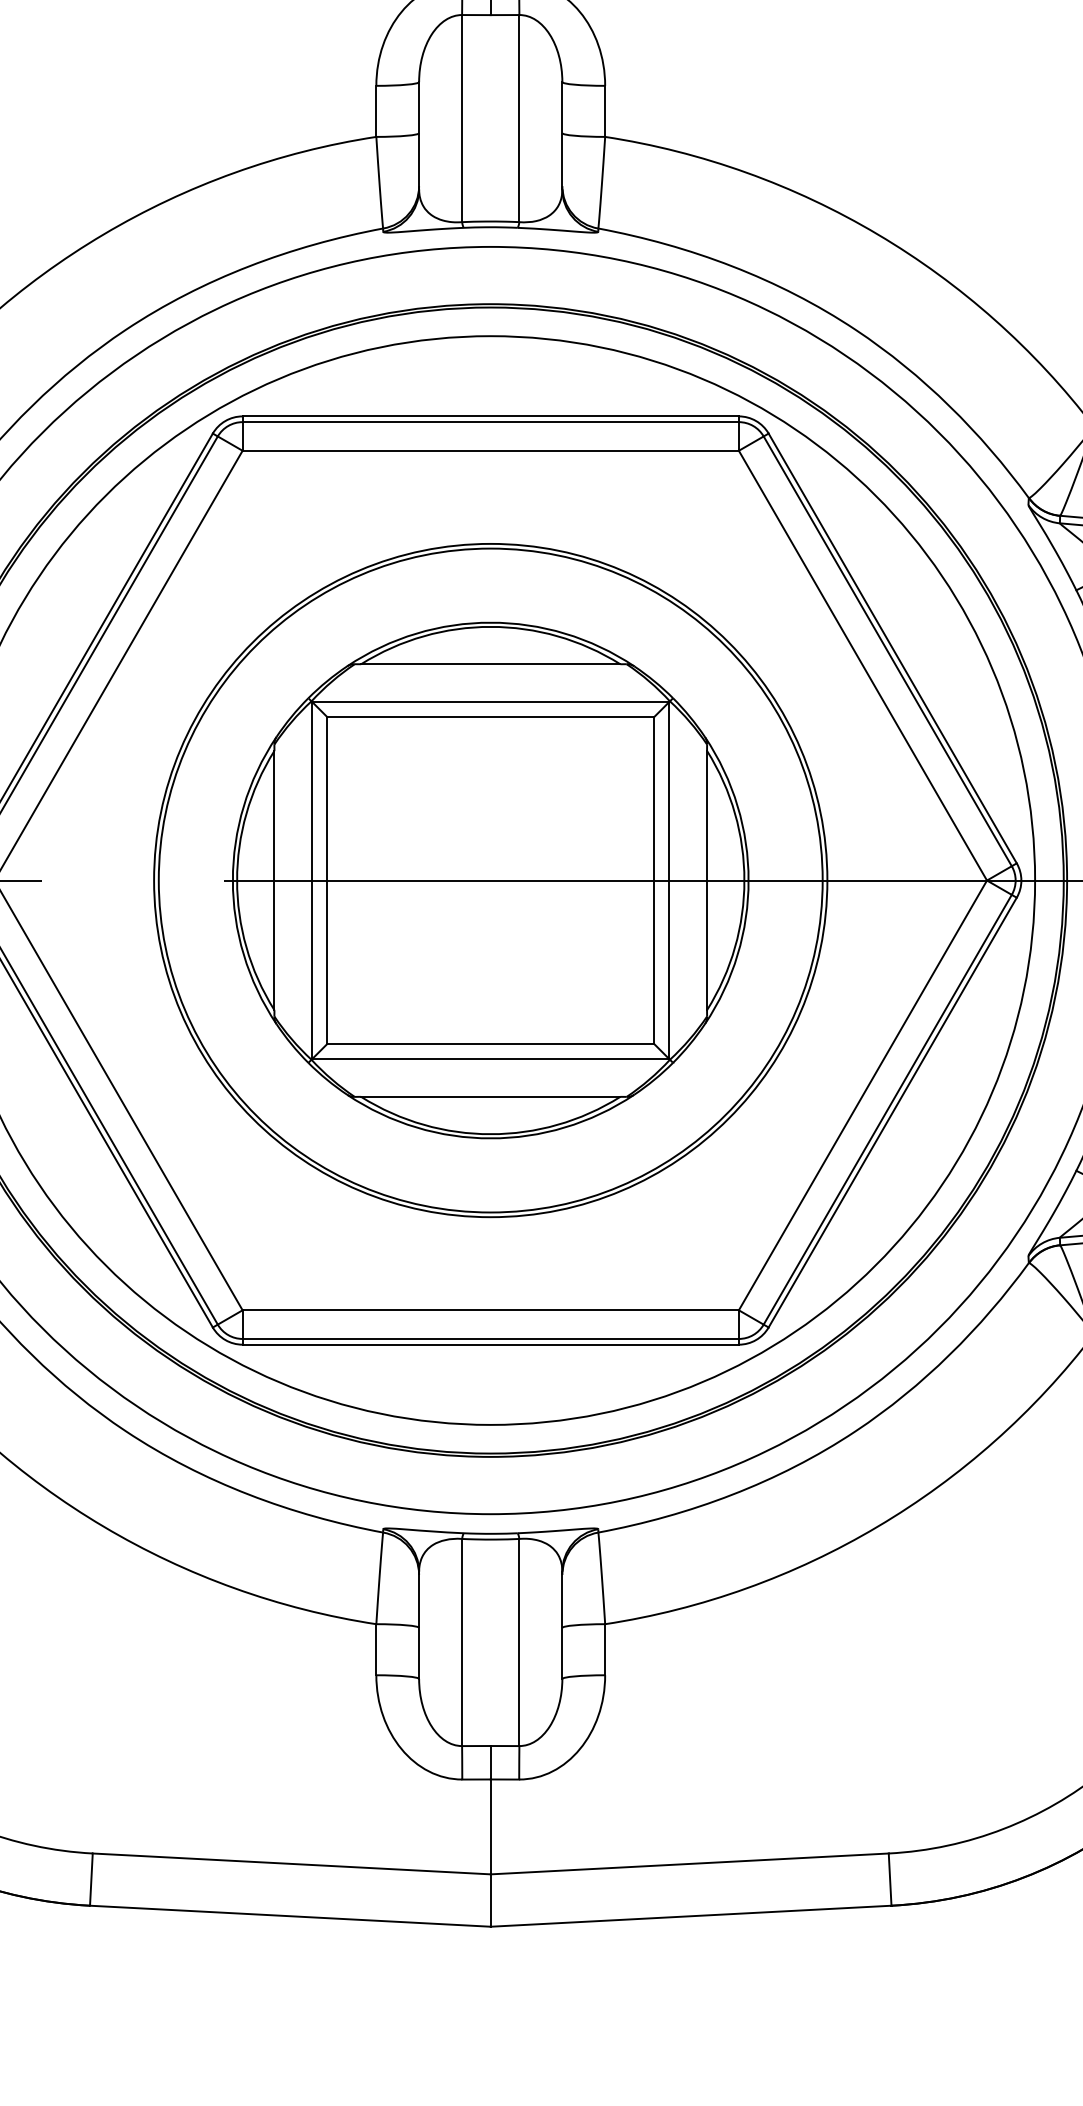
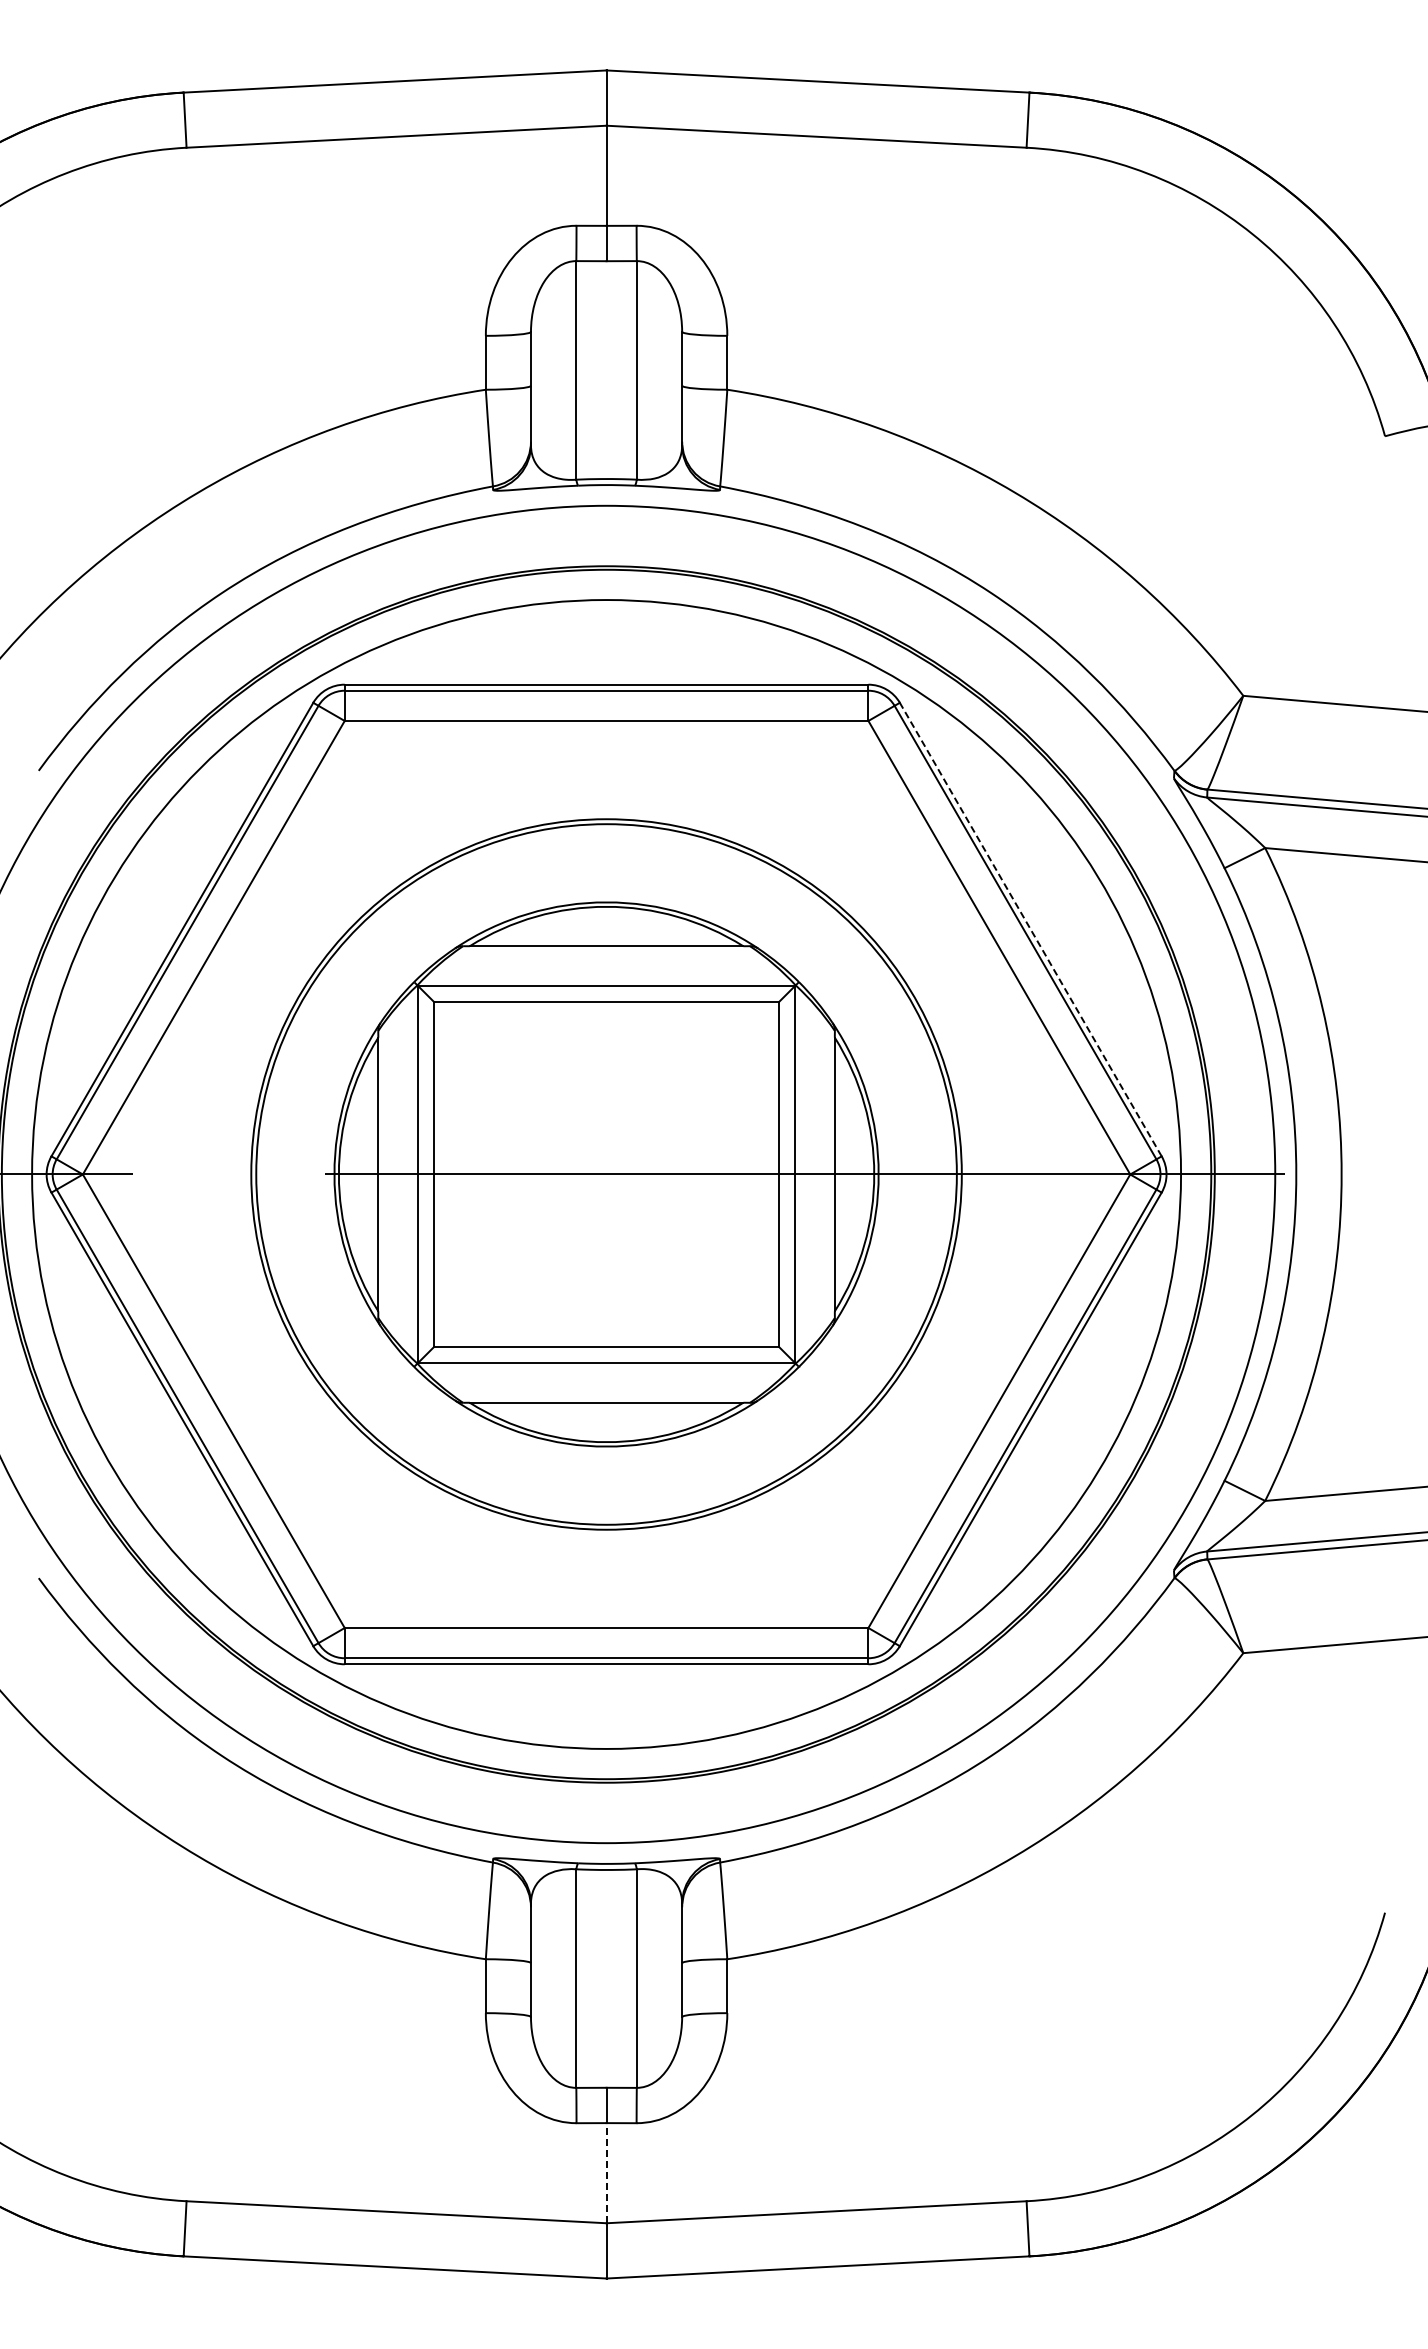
line: (892, 648) -> (1030, 929), solid -> dashed
line: (490, 1826) -> (606, 2172), solid -> dashed

